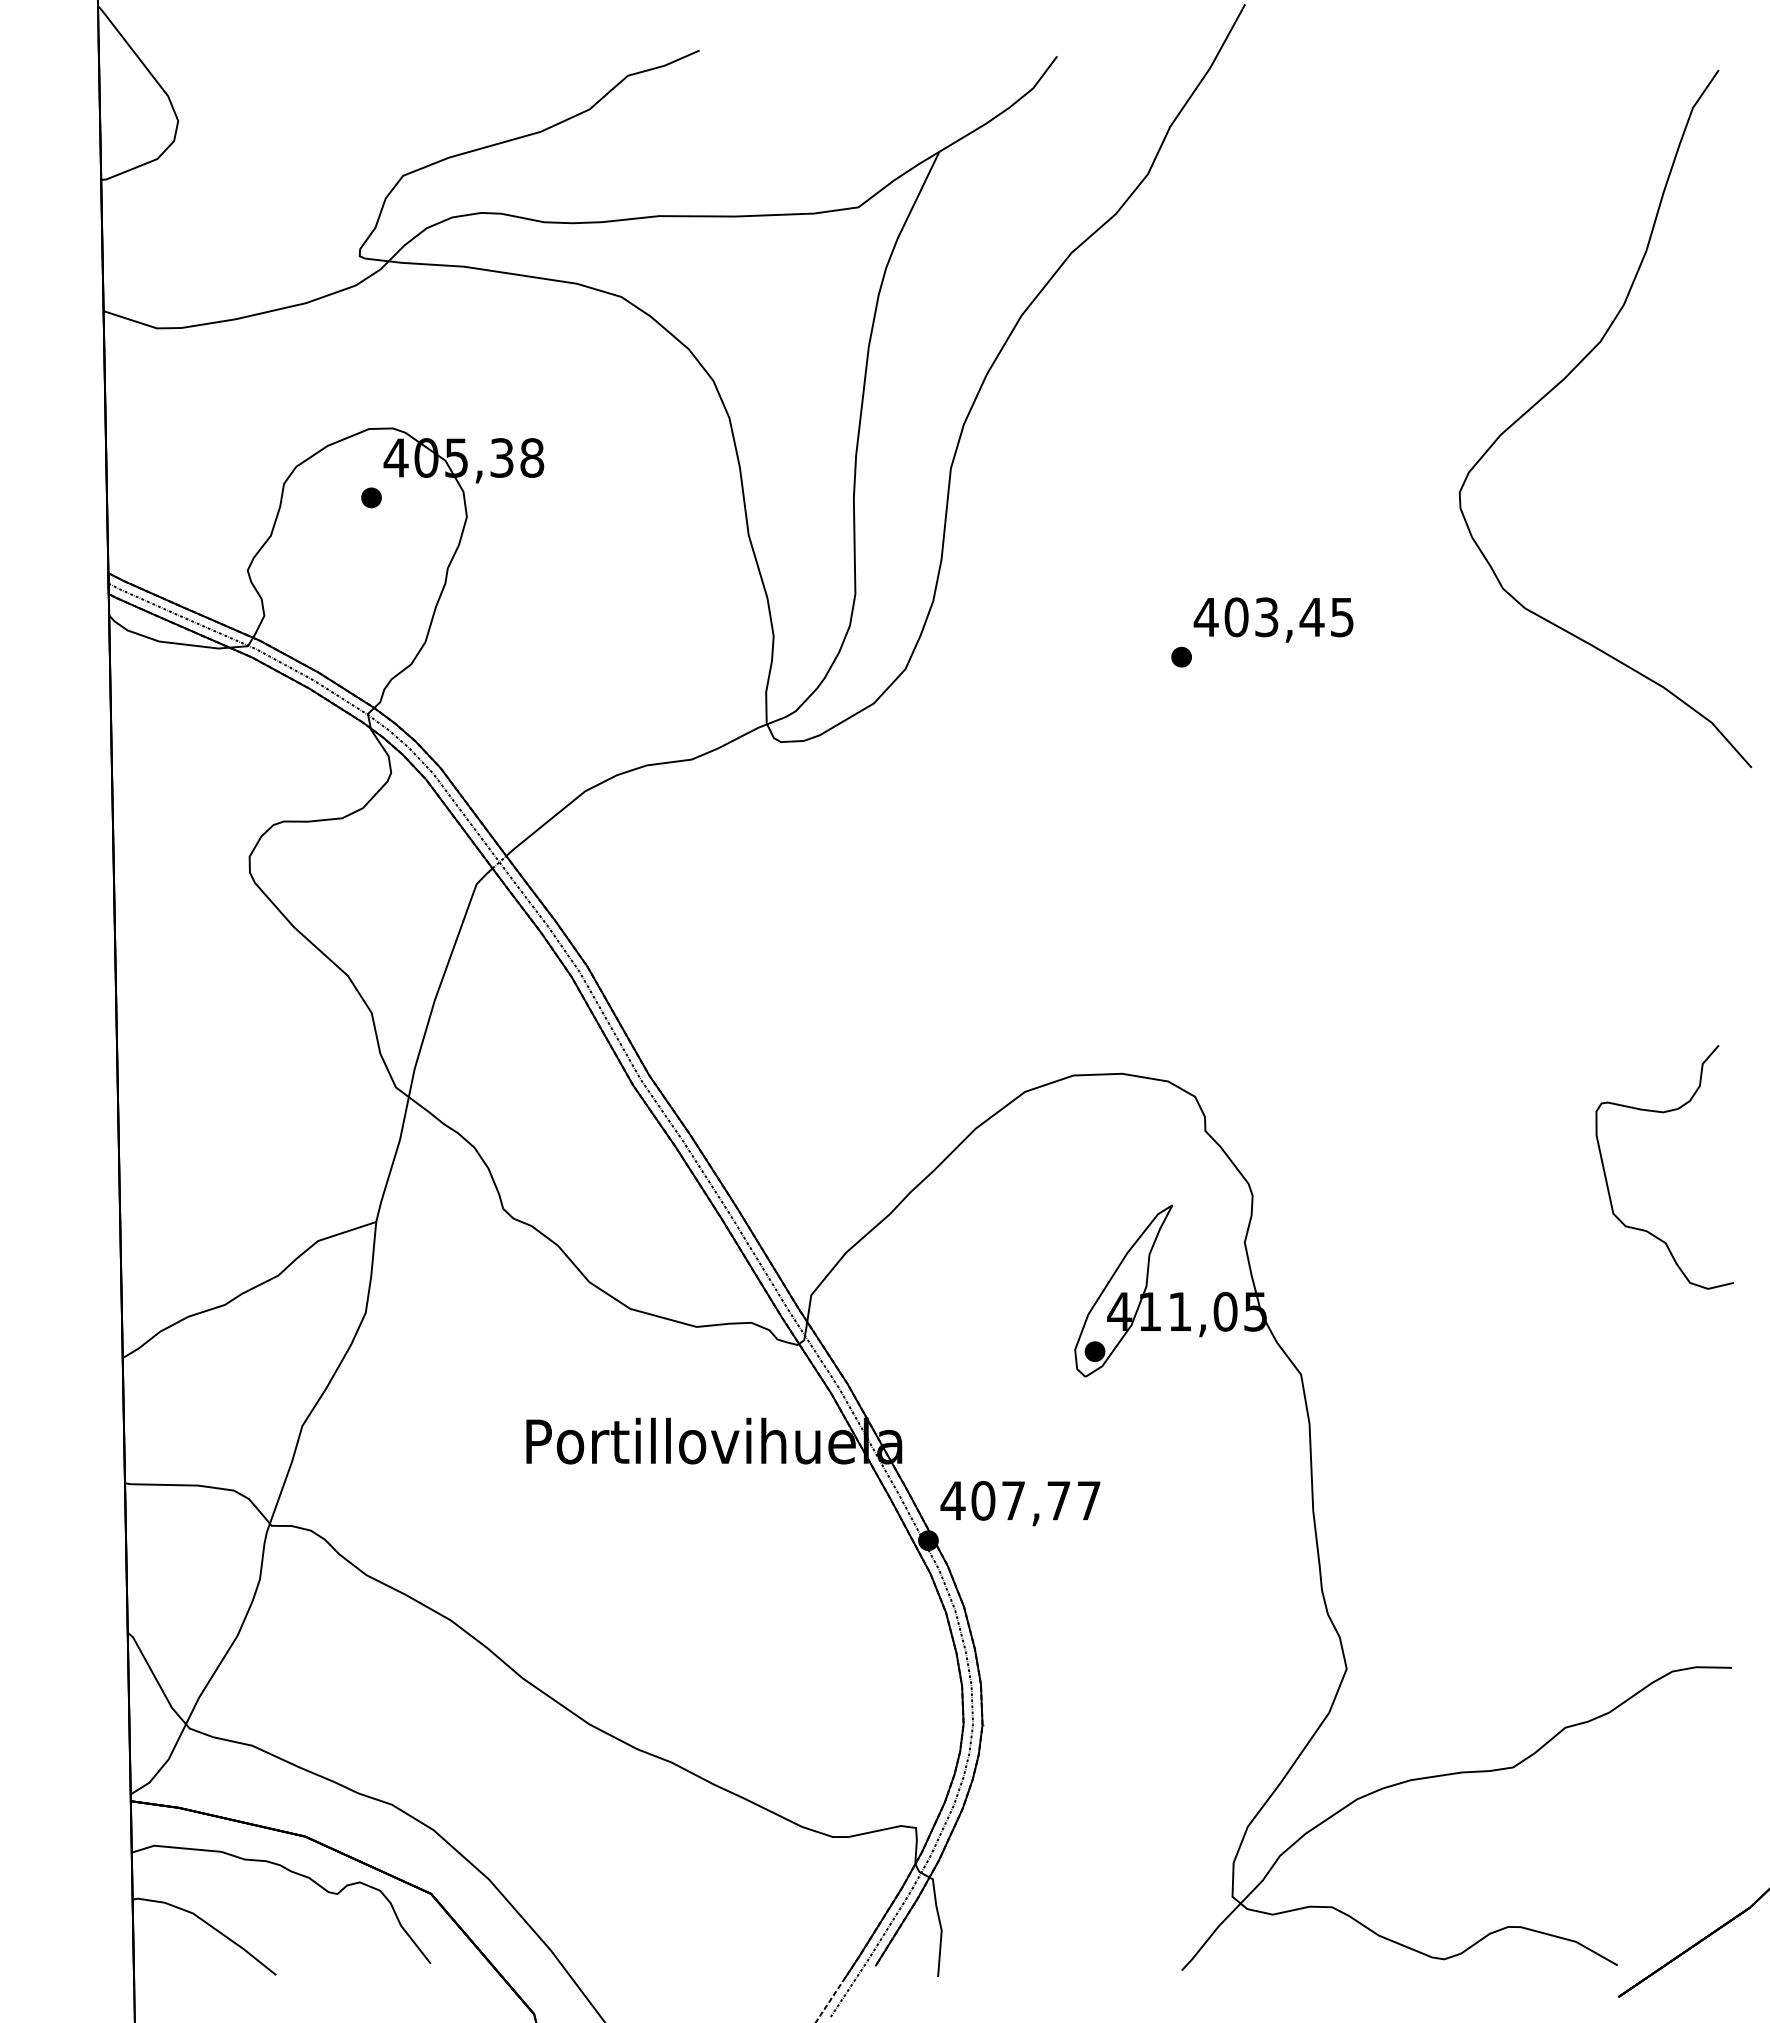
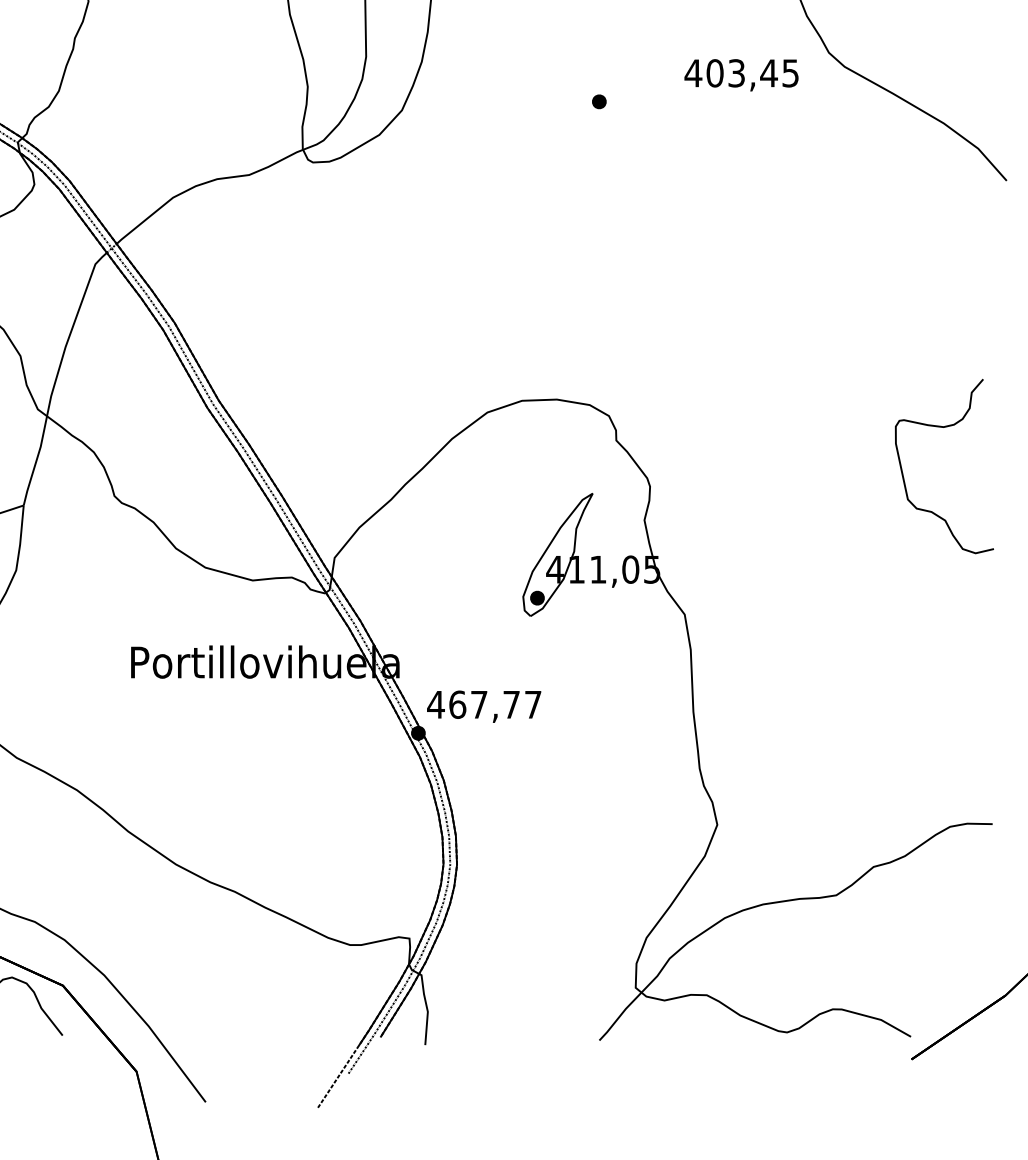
text: (1273, 619) -> (741, 74), moved
text: (983, 1500) -> (457, 704), 407,77 -> 467,77

